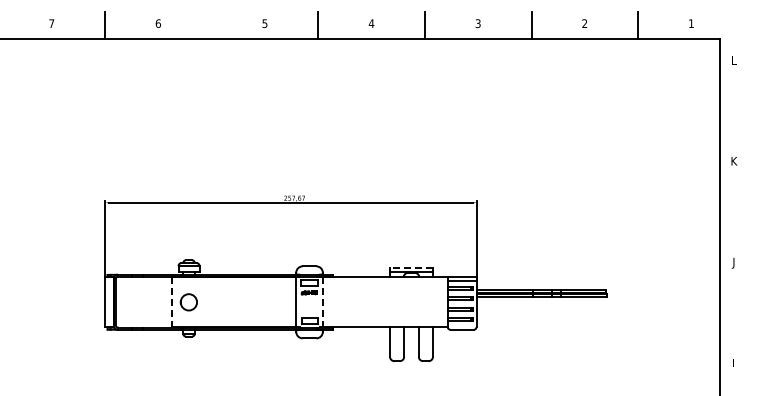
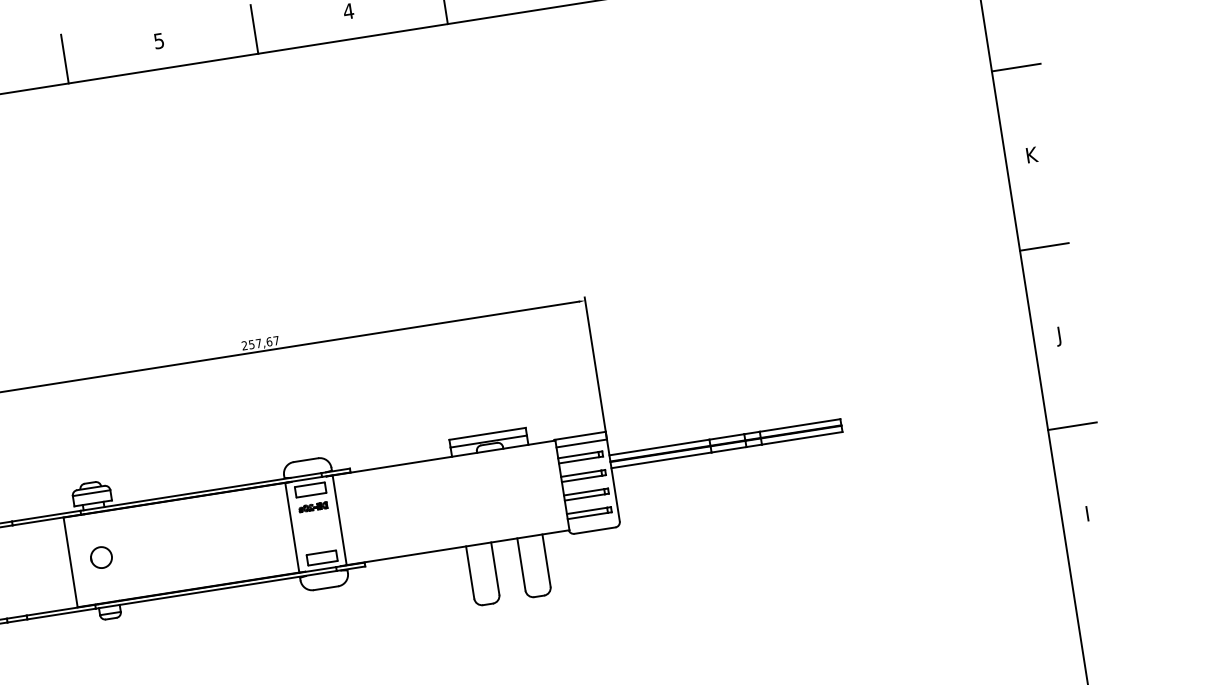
line: (211, 25) -> (64, 59), added
line: (732, 111) -> (1014, 67), added
line: (732, 212) -> (1043, 246), added
line: (411, 267) -> (487, 433), dashed -> solid
circle: (188, 301) -> (100, 556), size x0.71
line: (171, 302) -> (70, 562), dashed -> solid
line: (322, 302) -> (339, 520), dashed -> solid
line: (732, 313) -> (1071, 426), added

